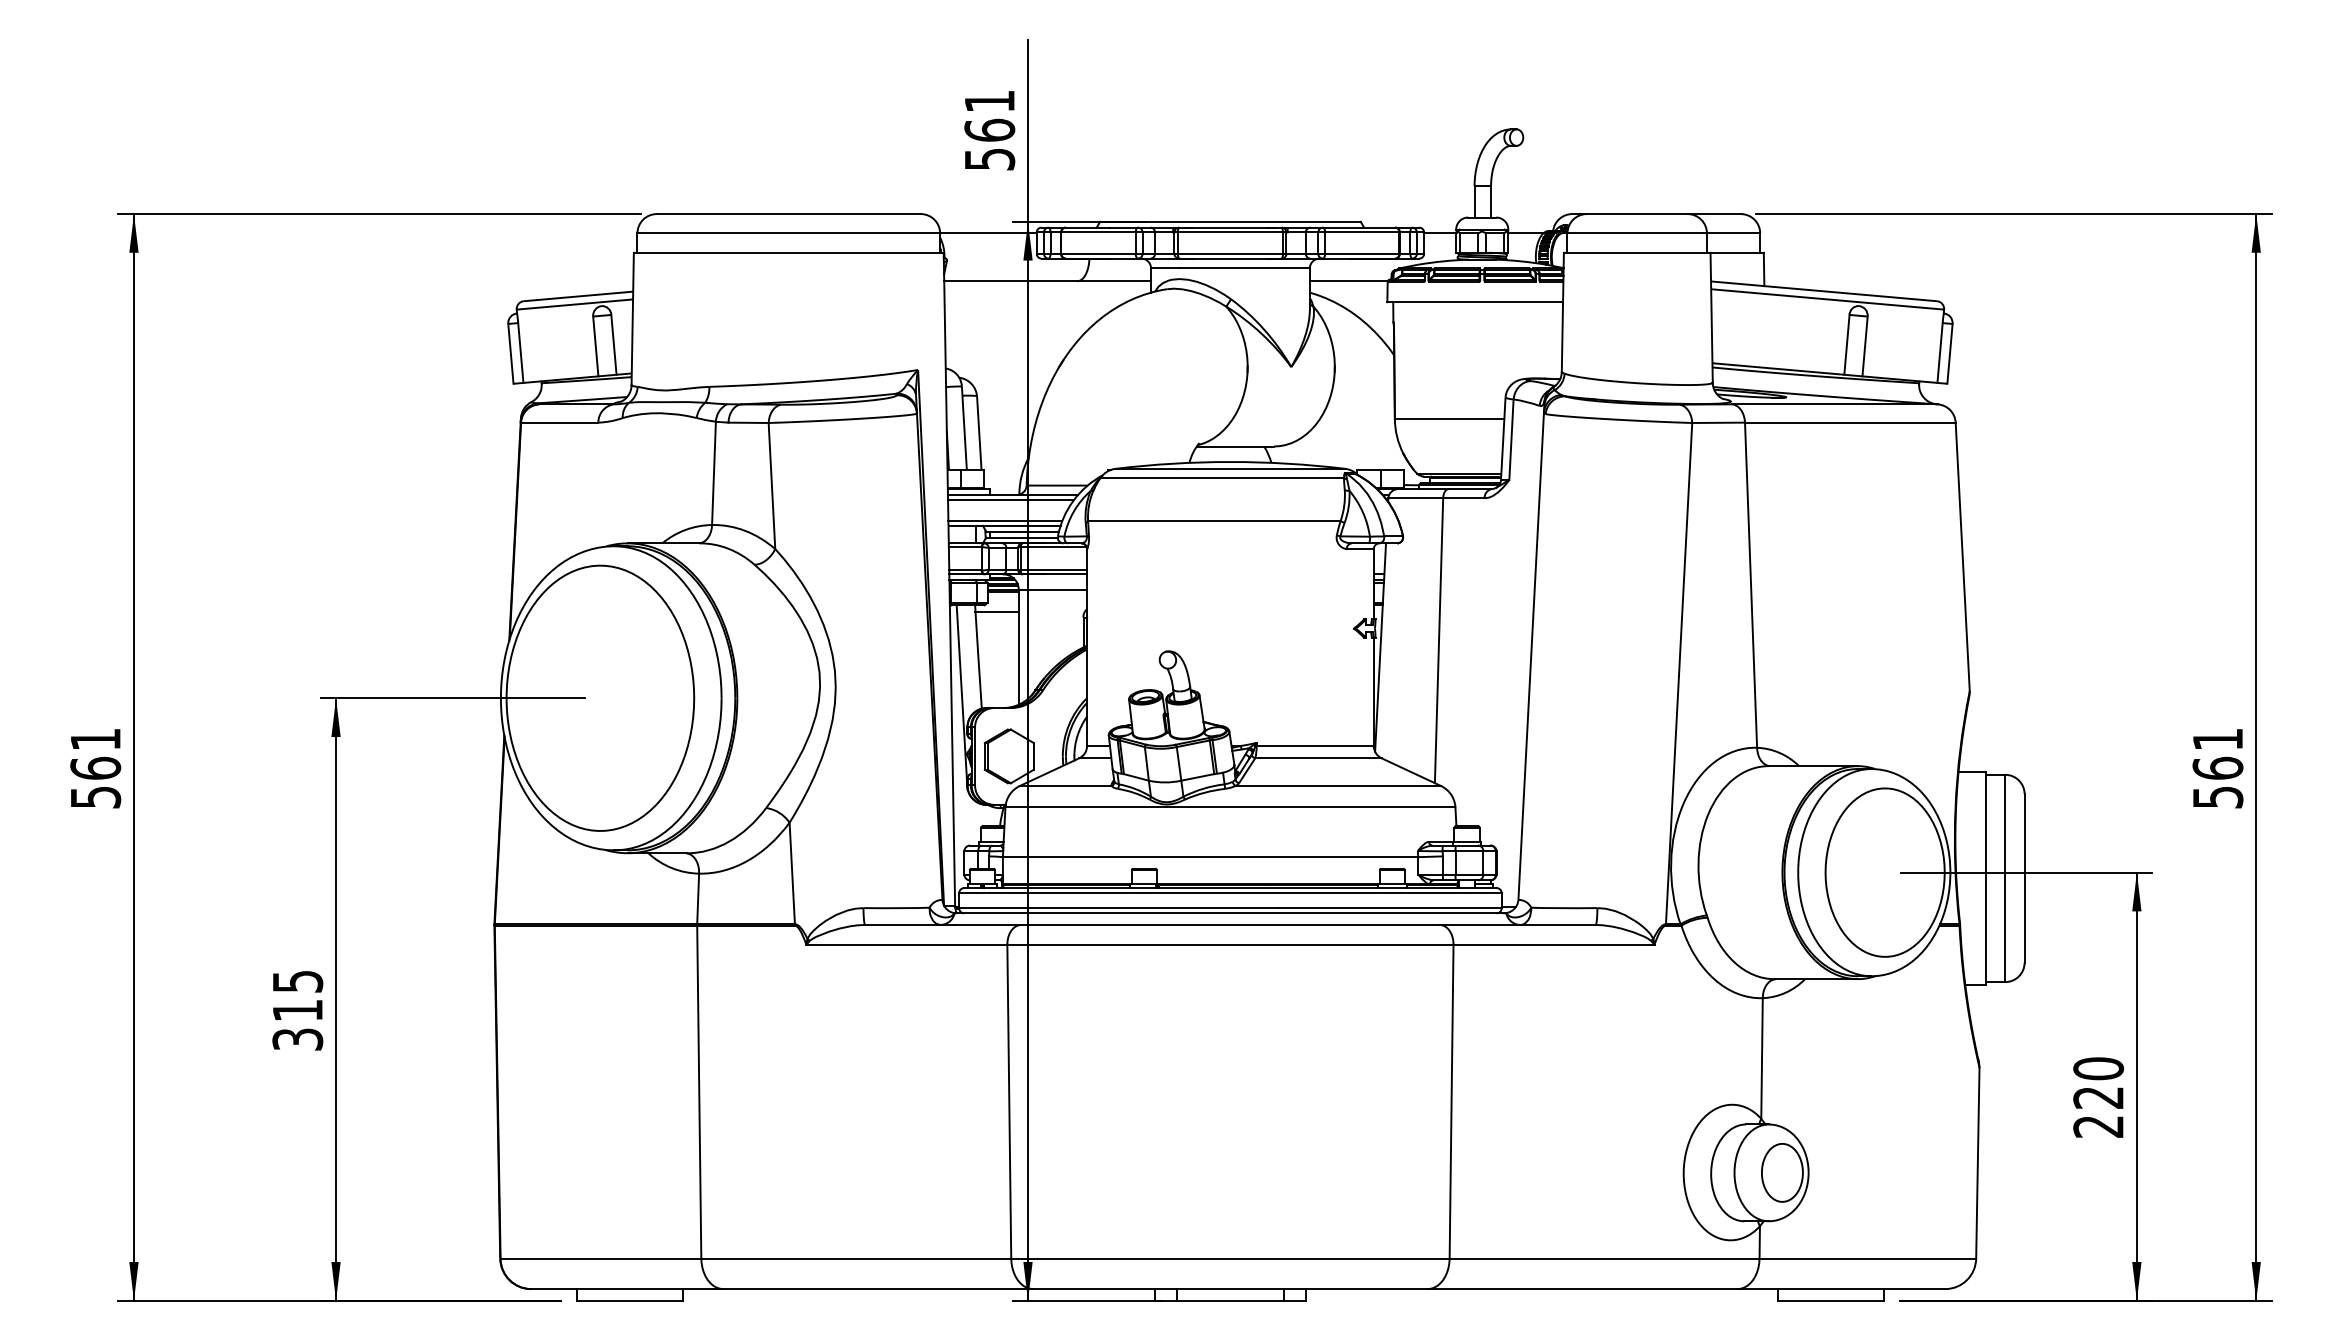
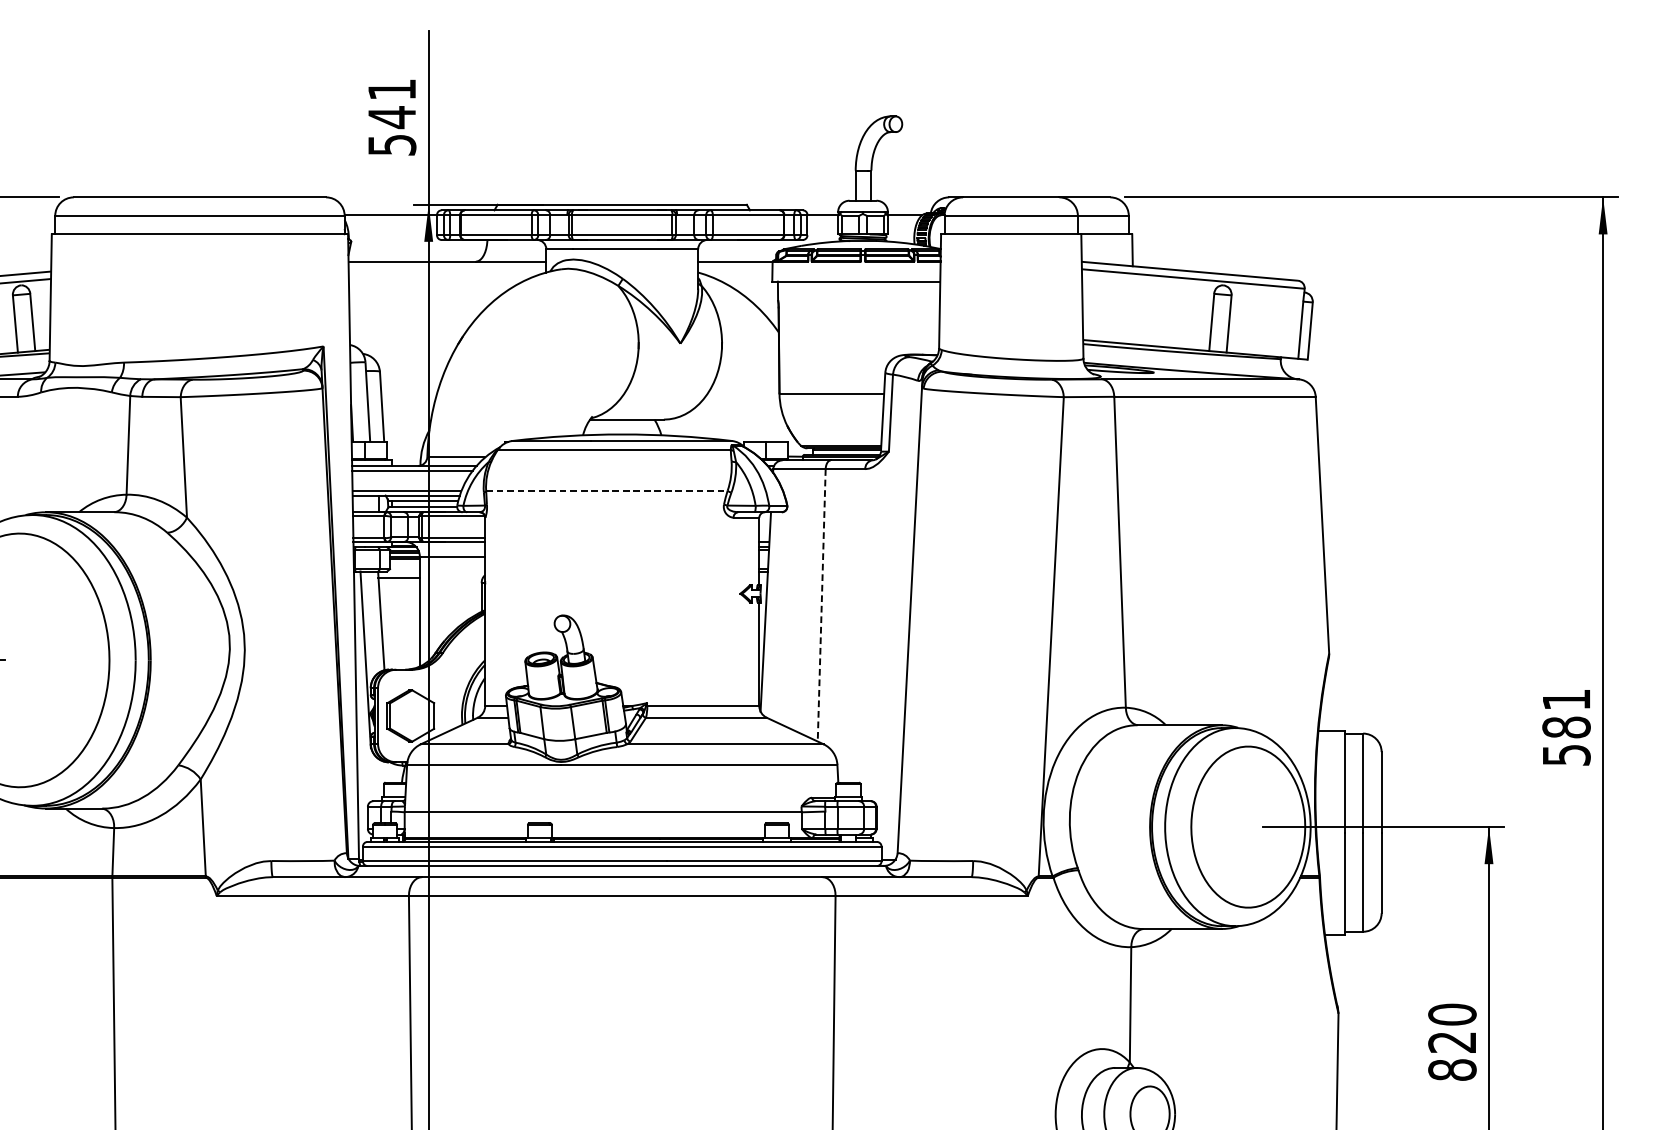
text: (989, 130) -> (391, 117), 561 -> 541
line: (1214, 520) -> (607, 490), solid -> dashed
line: (1439, 641) -> (822, 606), solid -> dashed
text: (2217, 767) -> (1566, 726), 561 -> 581
text: (2098, 1126) -> (1452, 1069), 220 -> 820

